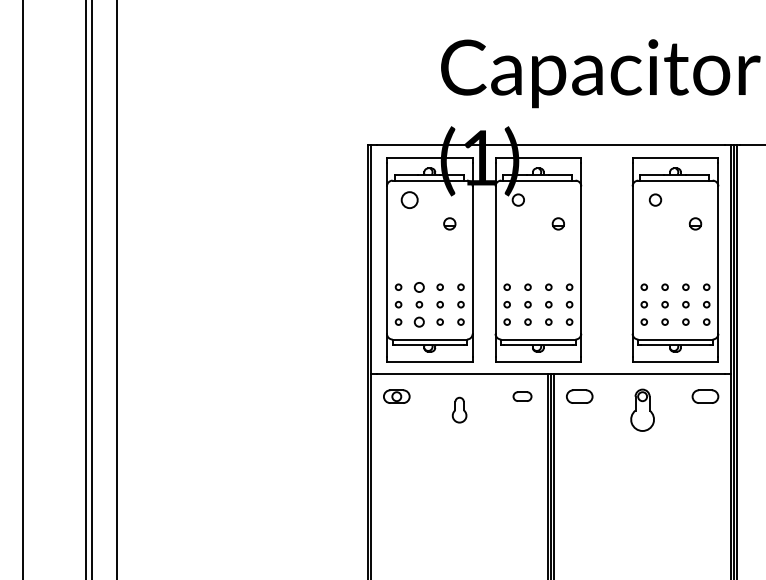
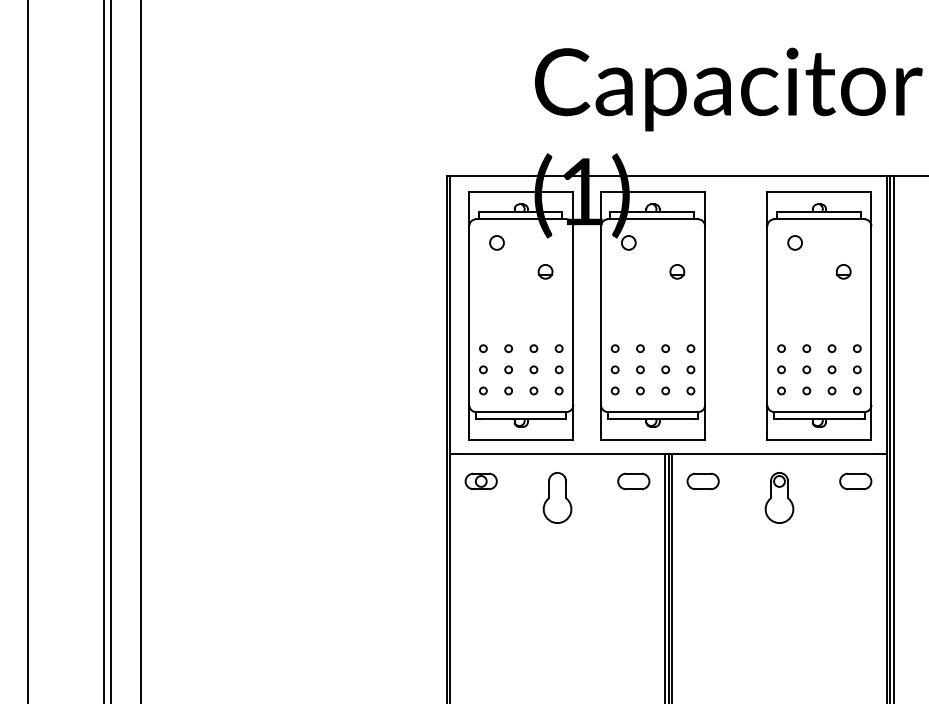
circle: (409, 199) -> (496, 242), size x0.71
circle: (419, 286) -> (508, 347), size x0.62
circle: (419, 321) -> (508, 390), size x0.62
part: (522, 396) -> (633, 481), size x1.43
part: (459, 409) -> (557, 497), size x1.67

